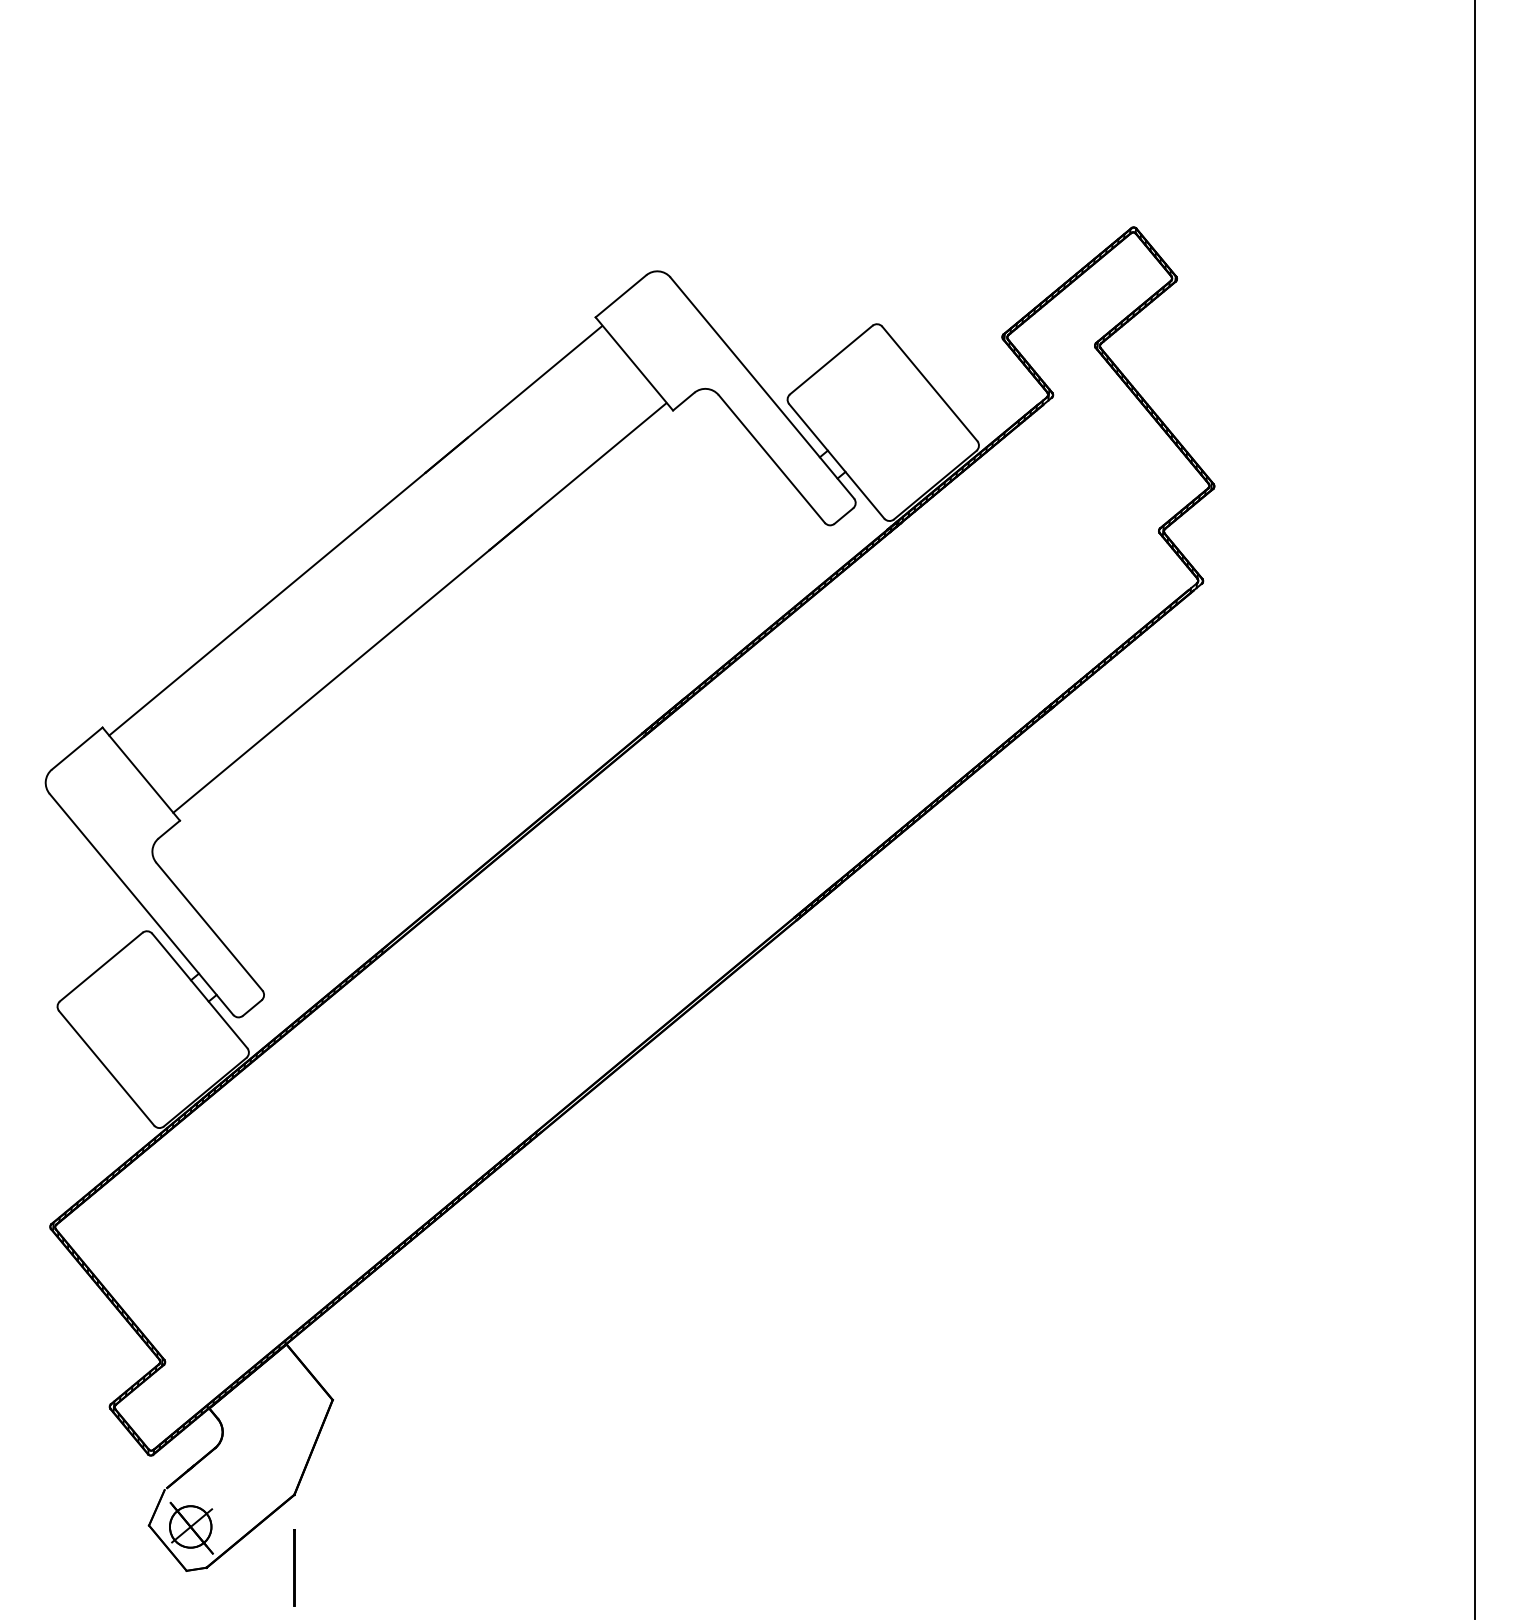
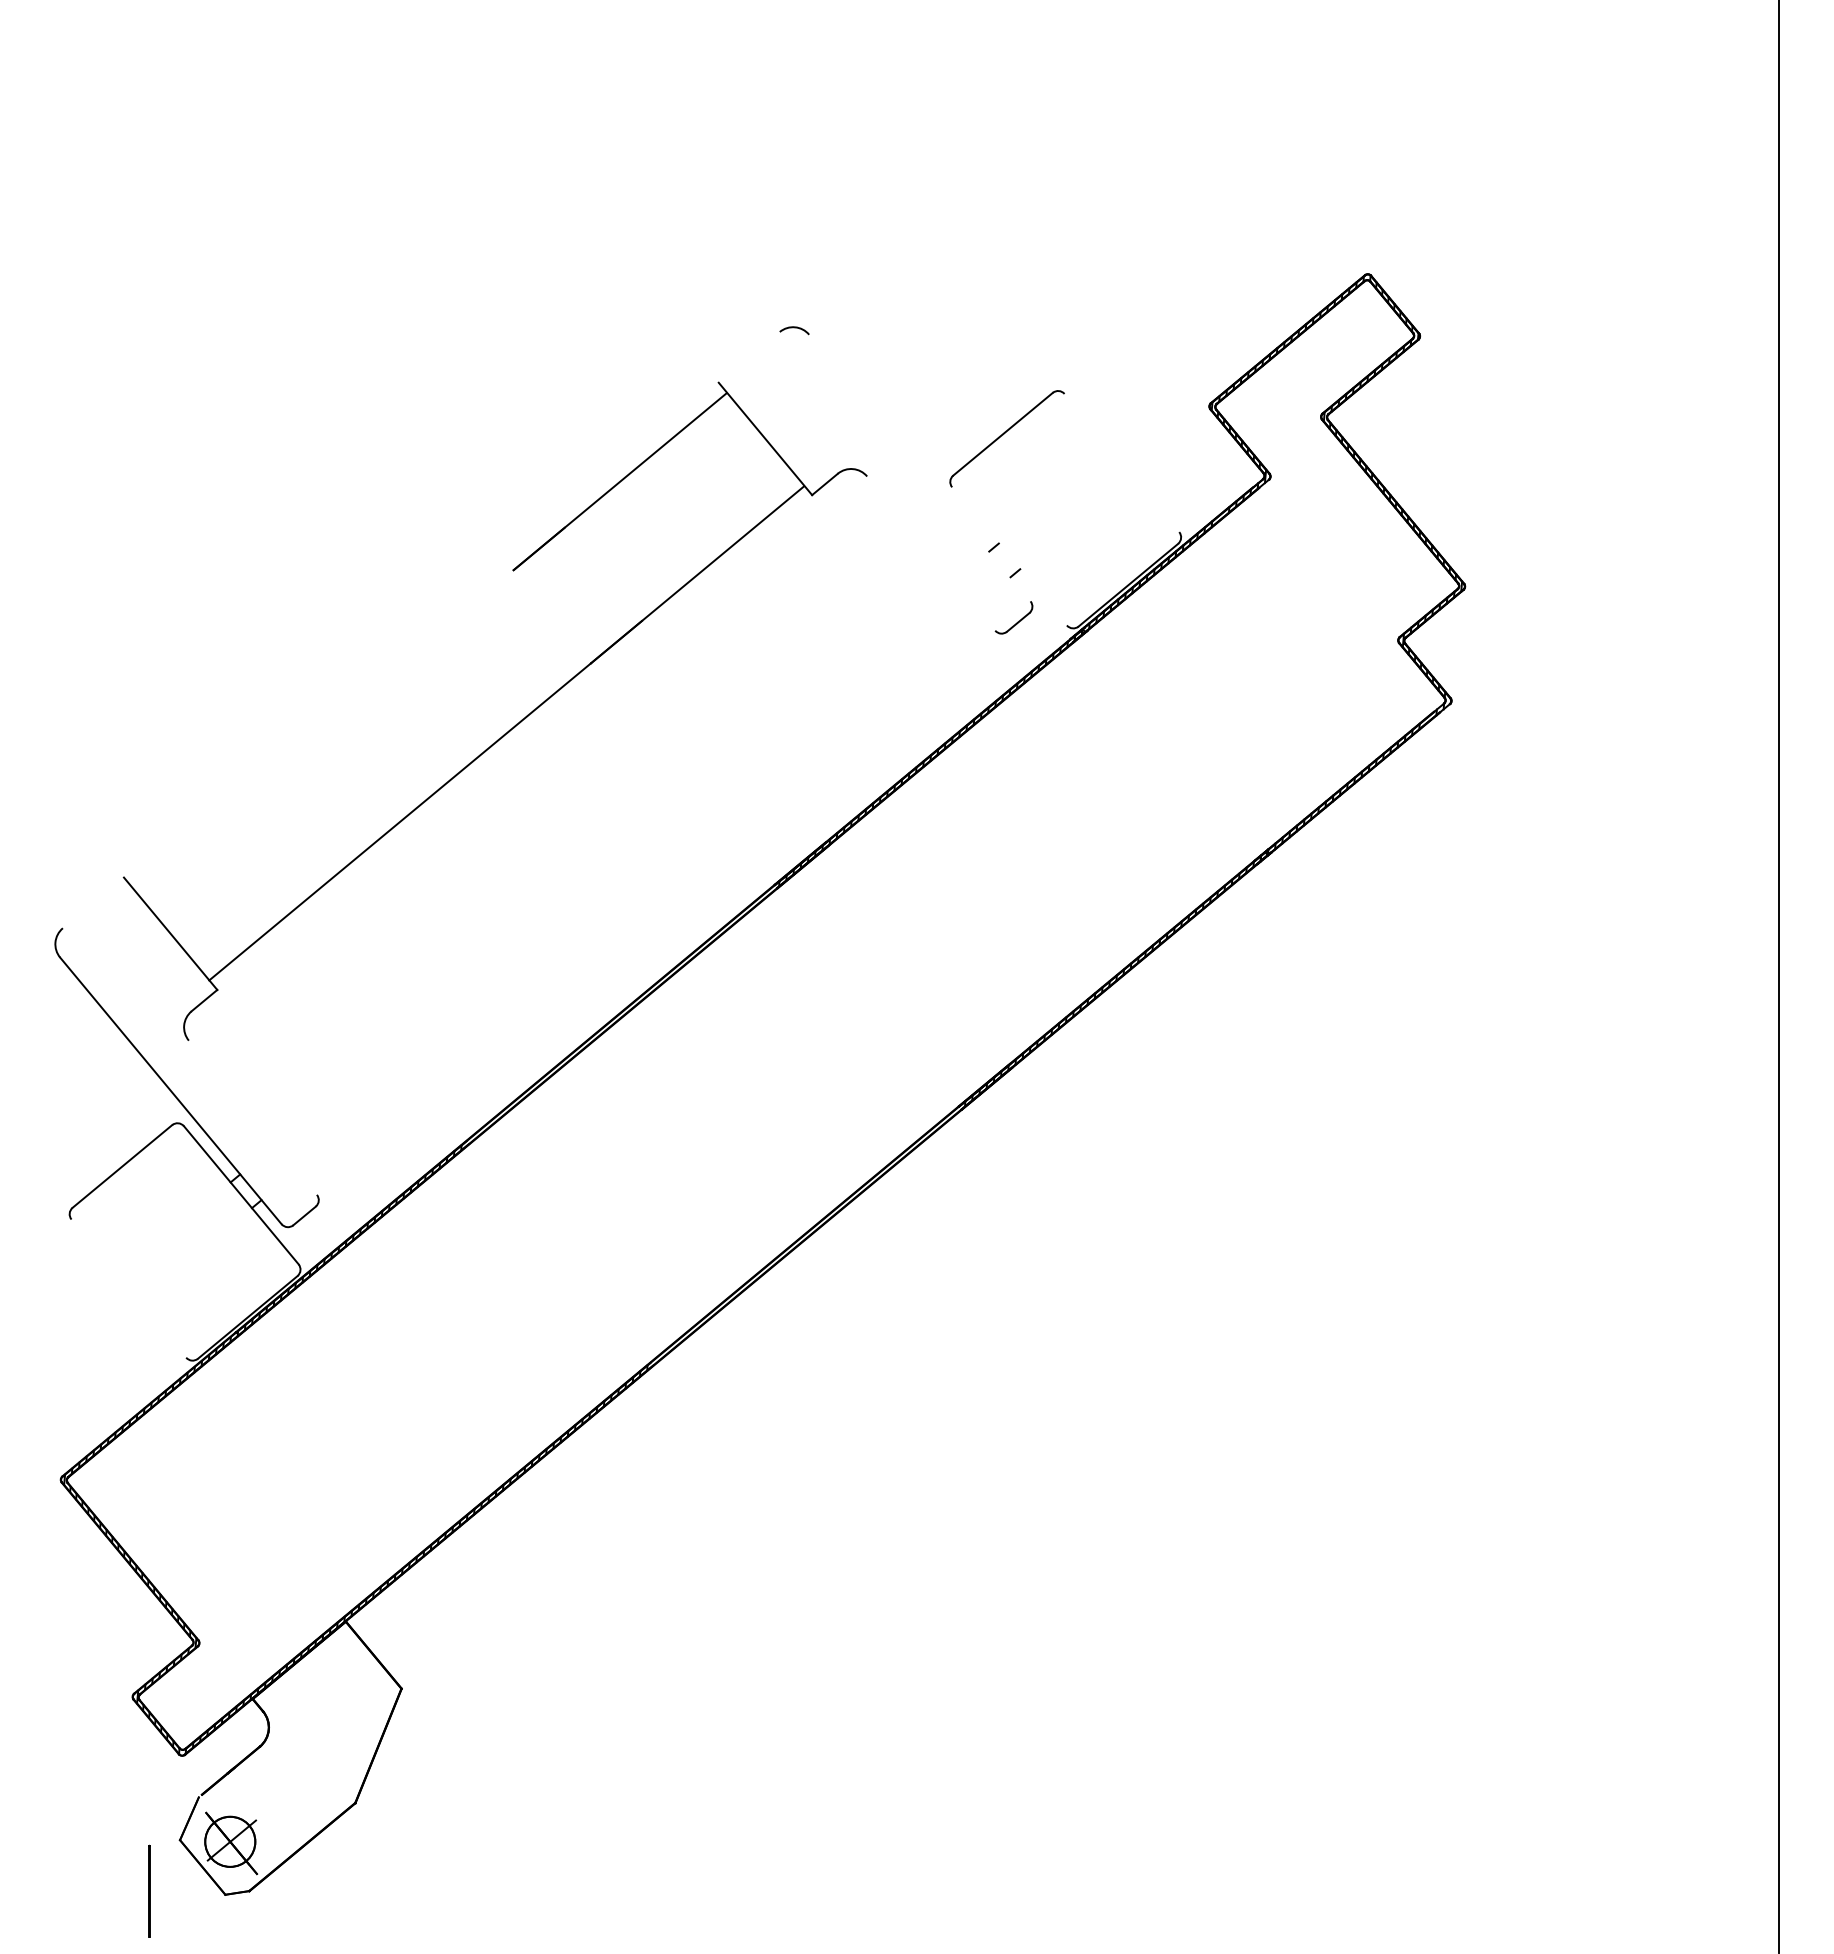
line: (620, 296) -> (748, 357), removed
line: (929, 384) -> (1121, 463), removed
line: (762, 387) -> (919, 467), removed
line: (772, 458) -> (931, 553), removed
line: (836, 461) -> (1009, 556), removed
line: (267, 603) -> (322, 728), removed
line: (76, 748) -> (92, 902), removed
line: (209, 926) -> (252, 1117), removed
line: (106, 1068) -> (128, 1288), removed
line: (294, 1567) -> (149, 1890), moved

